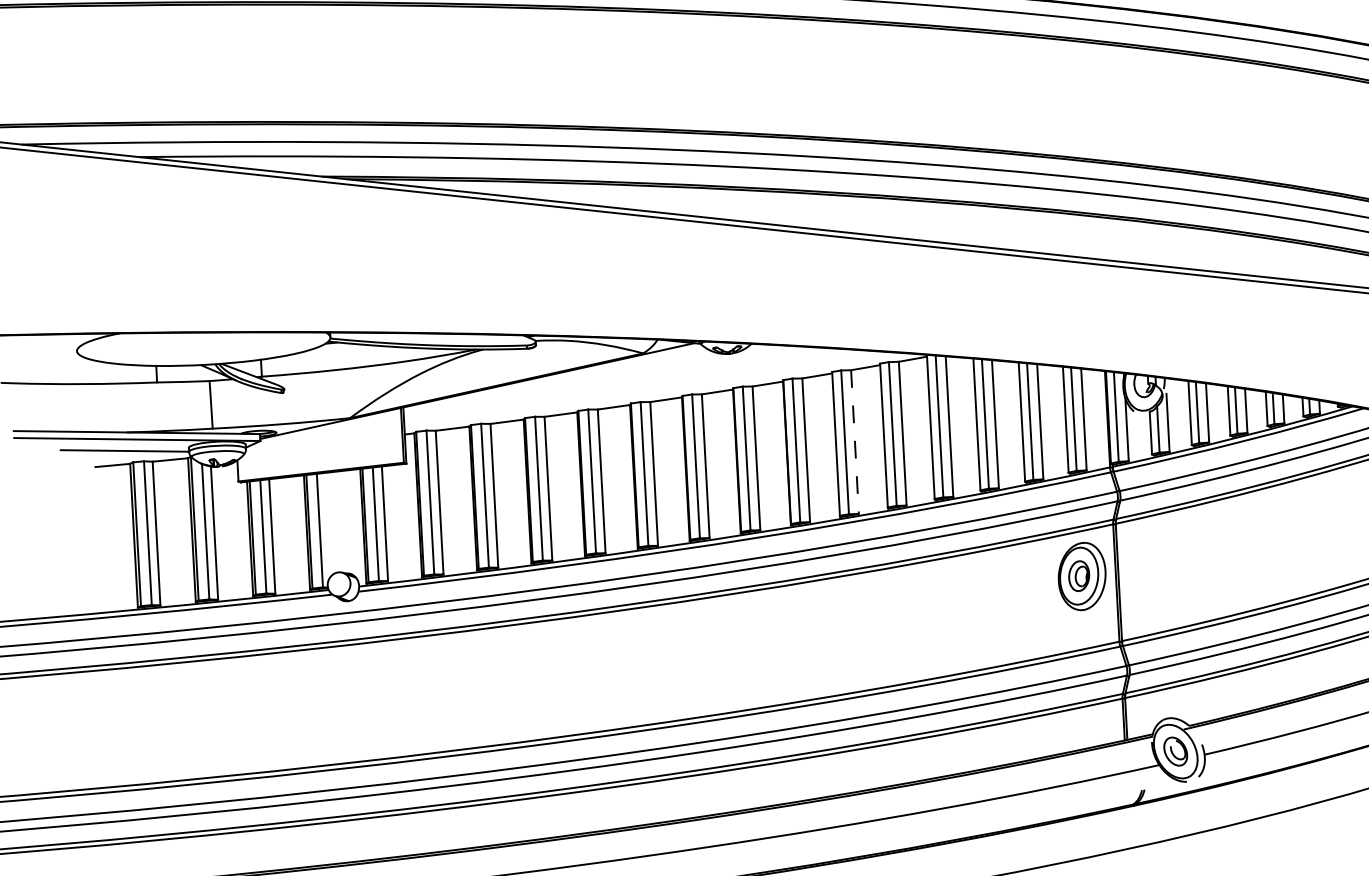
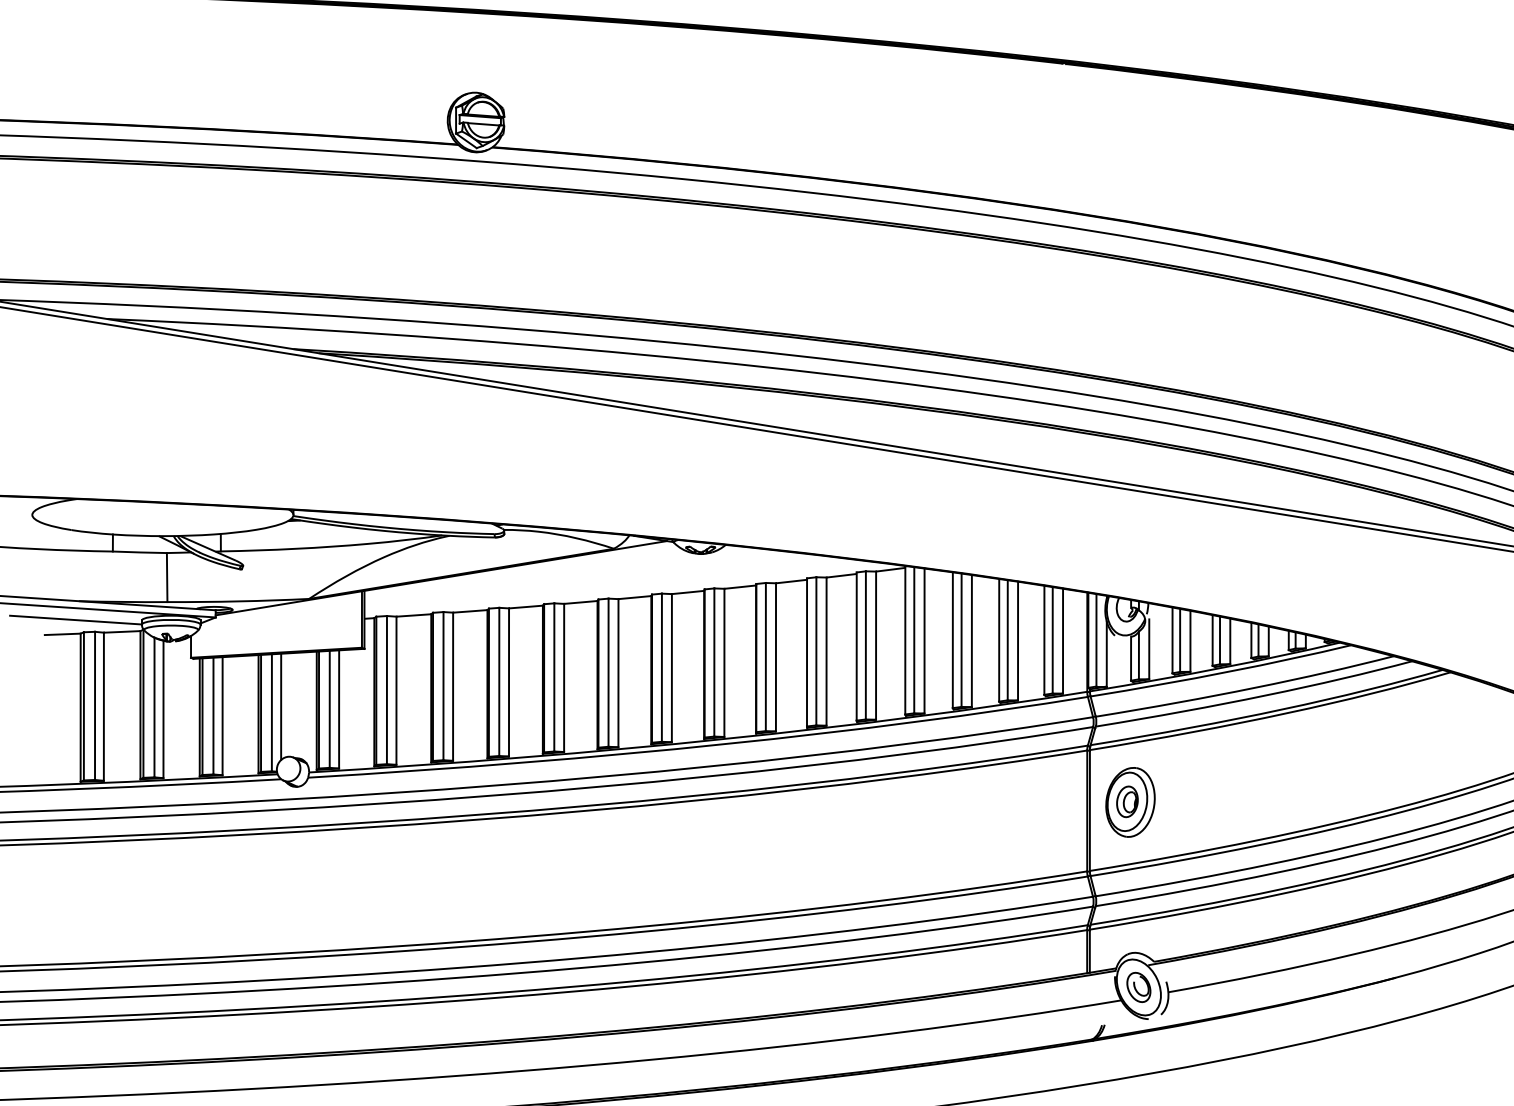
line: (854, 442) -> (826, 652), dashed -> solid
line: (328, 523) -> (281, 706), added
part: (1082, 576) -> (1130, 802), moved

